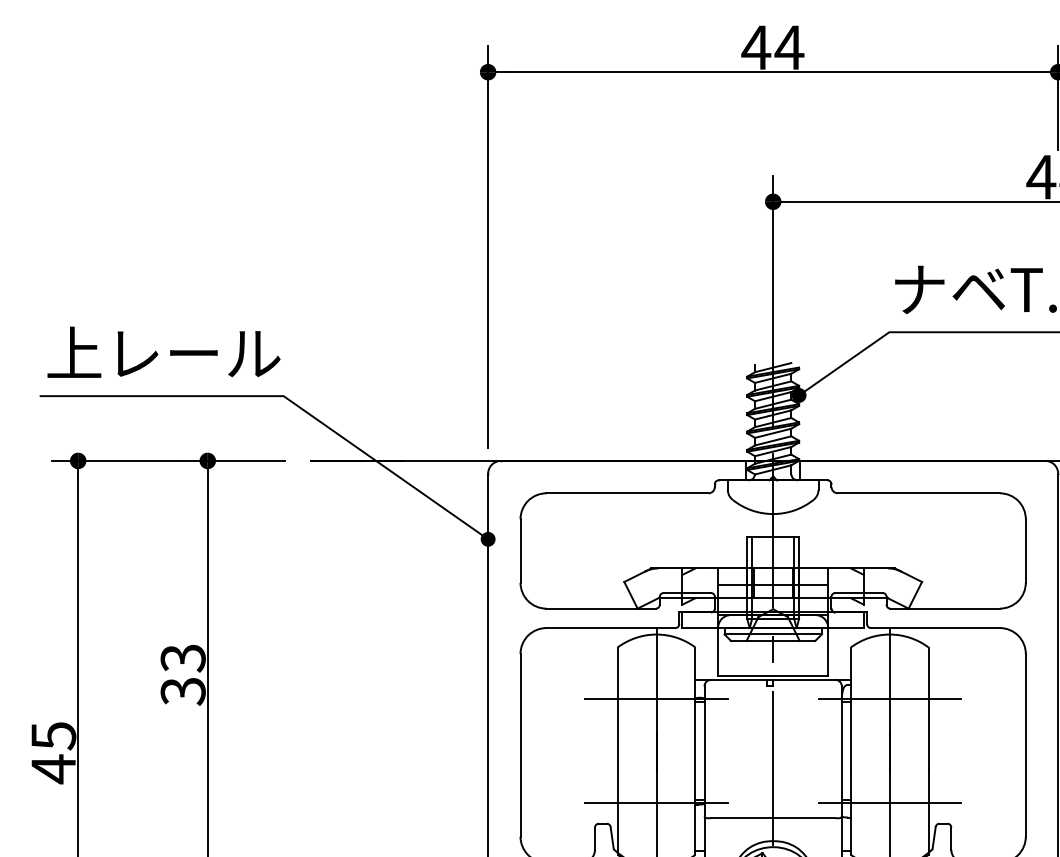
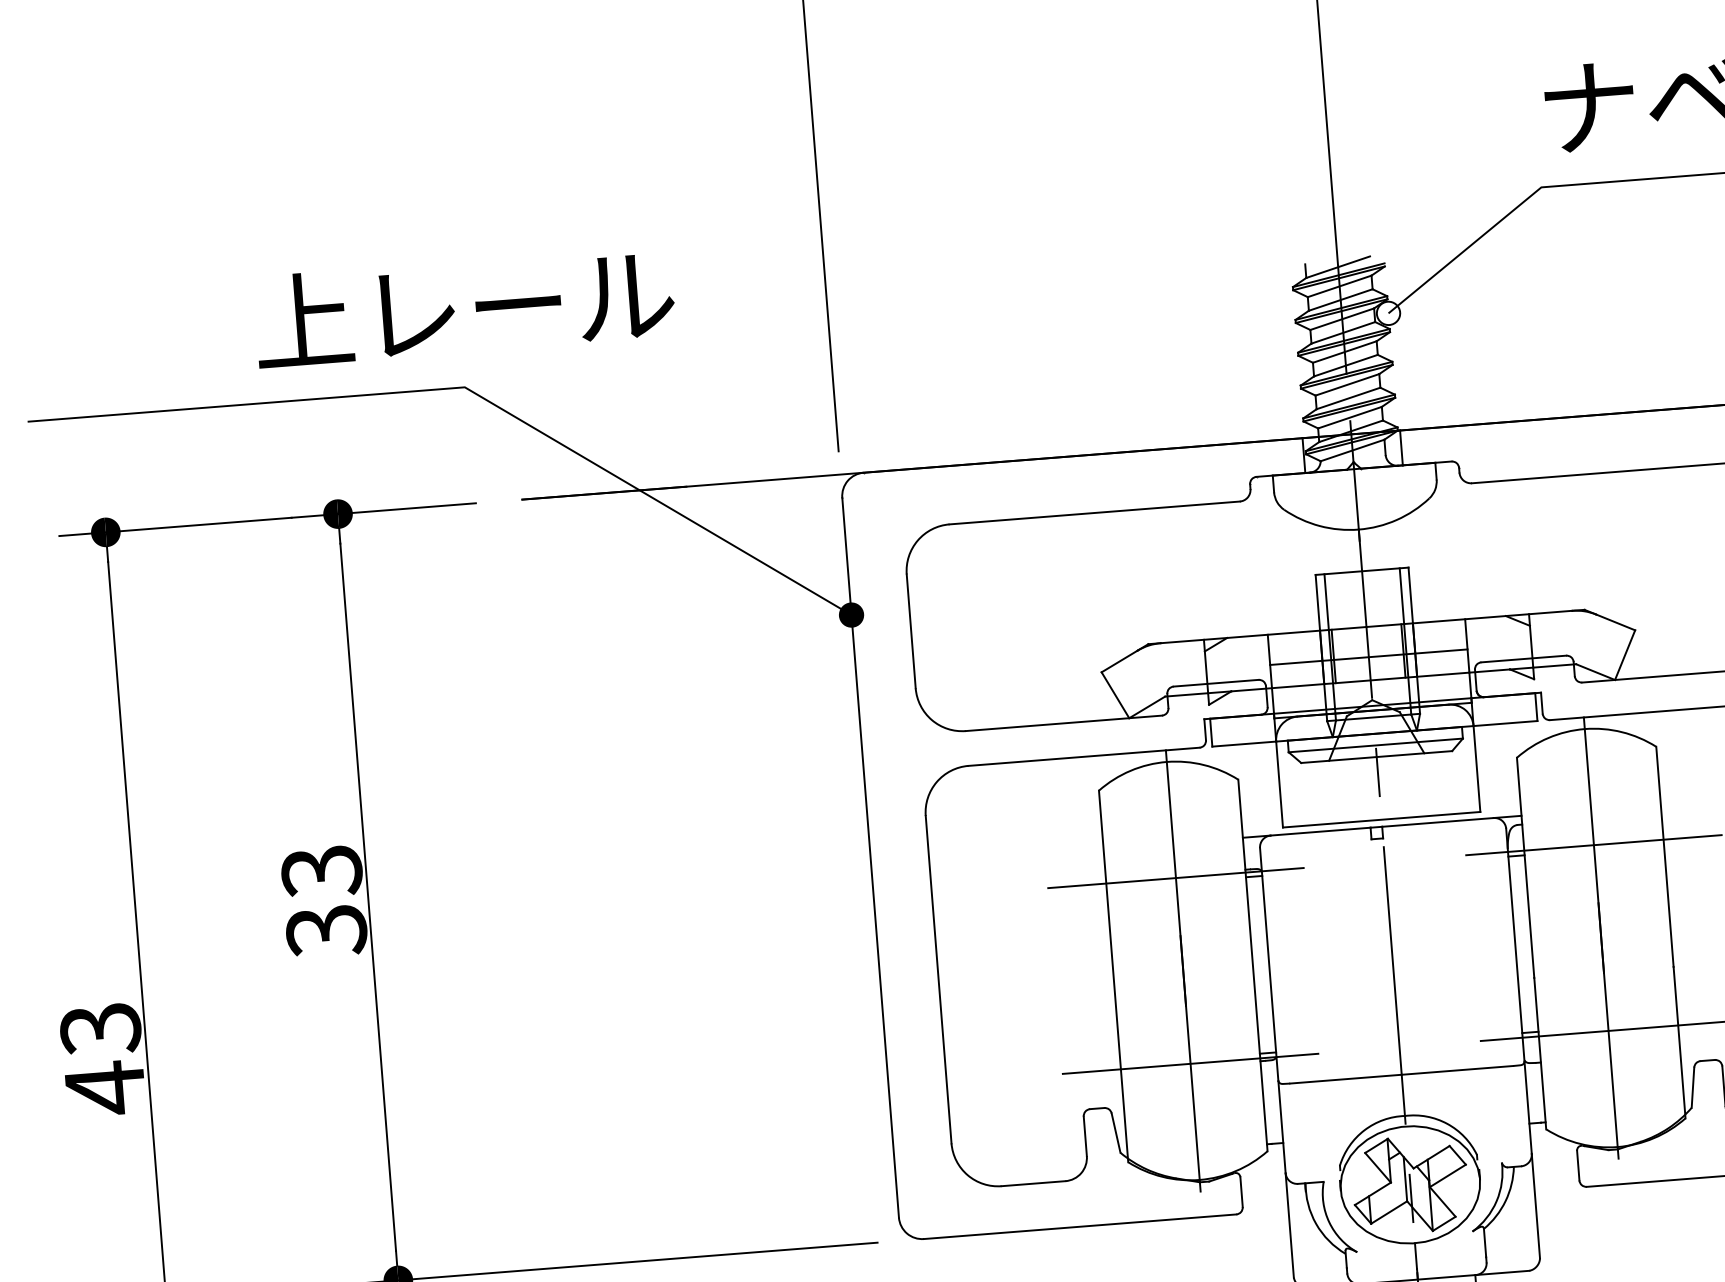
text: (163, 351) -> (463, 305), moved
fill: (798, 394) -> (1387, 311), removed
text: (53, 736) -> (100, 1029), 45 -> 43

